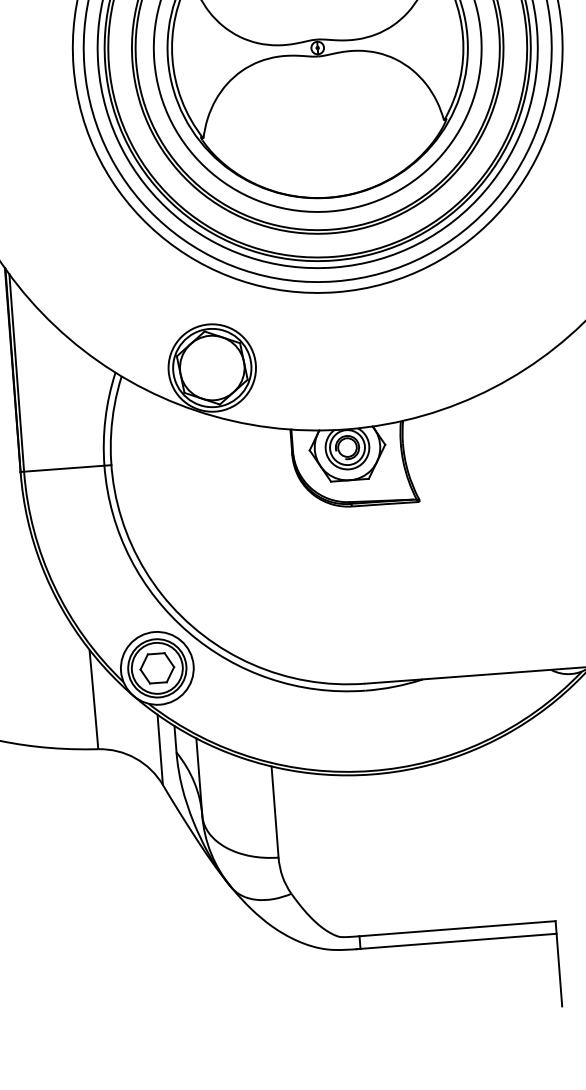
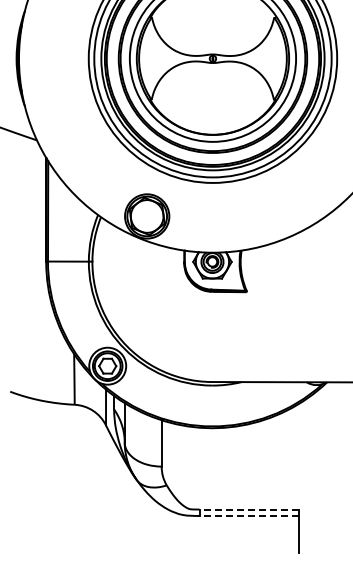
line: (457, 928) -> (249, 509), solid -> dashed
line: (458, 940) -> (249, 515), solid -> dashed

